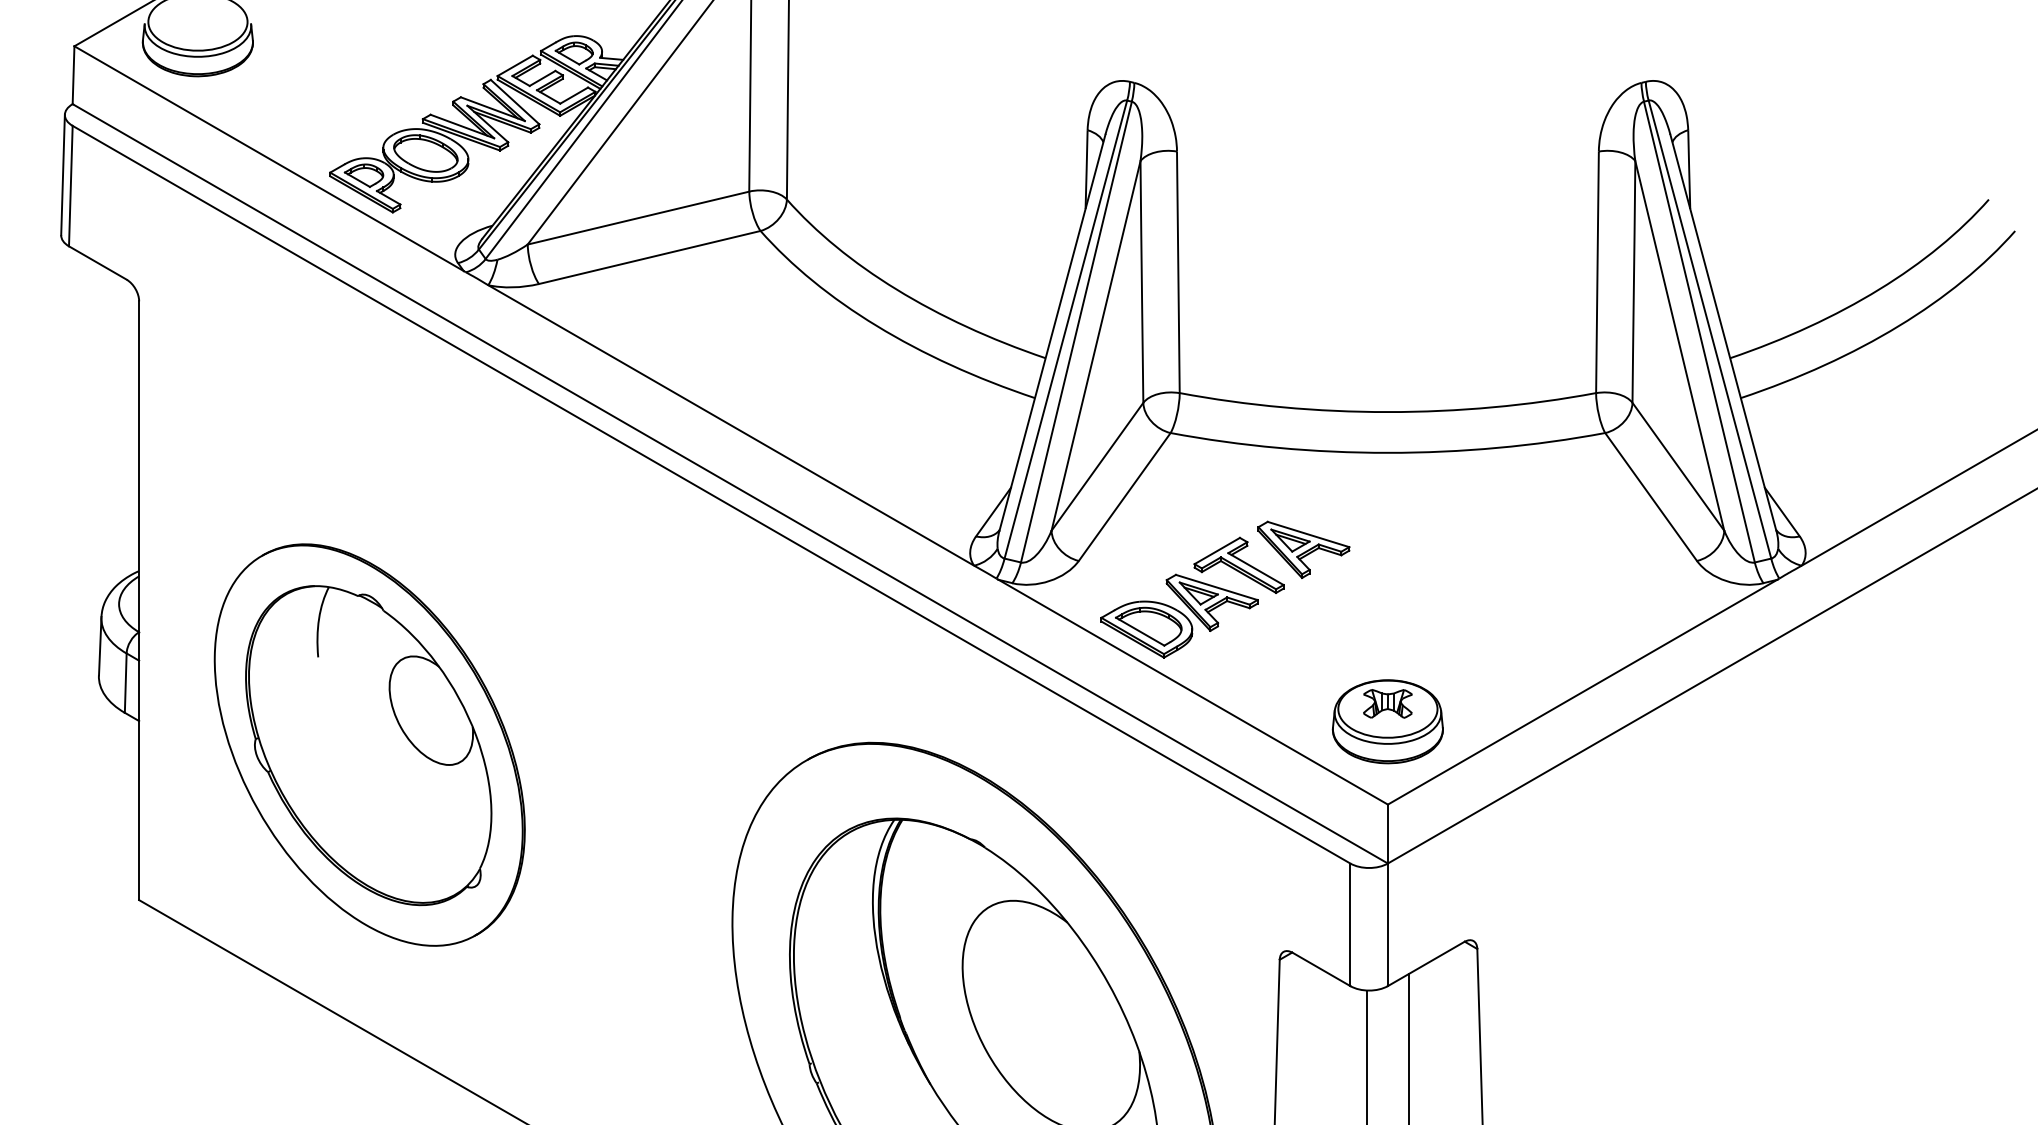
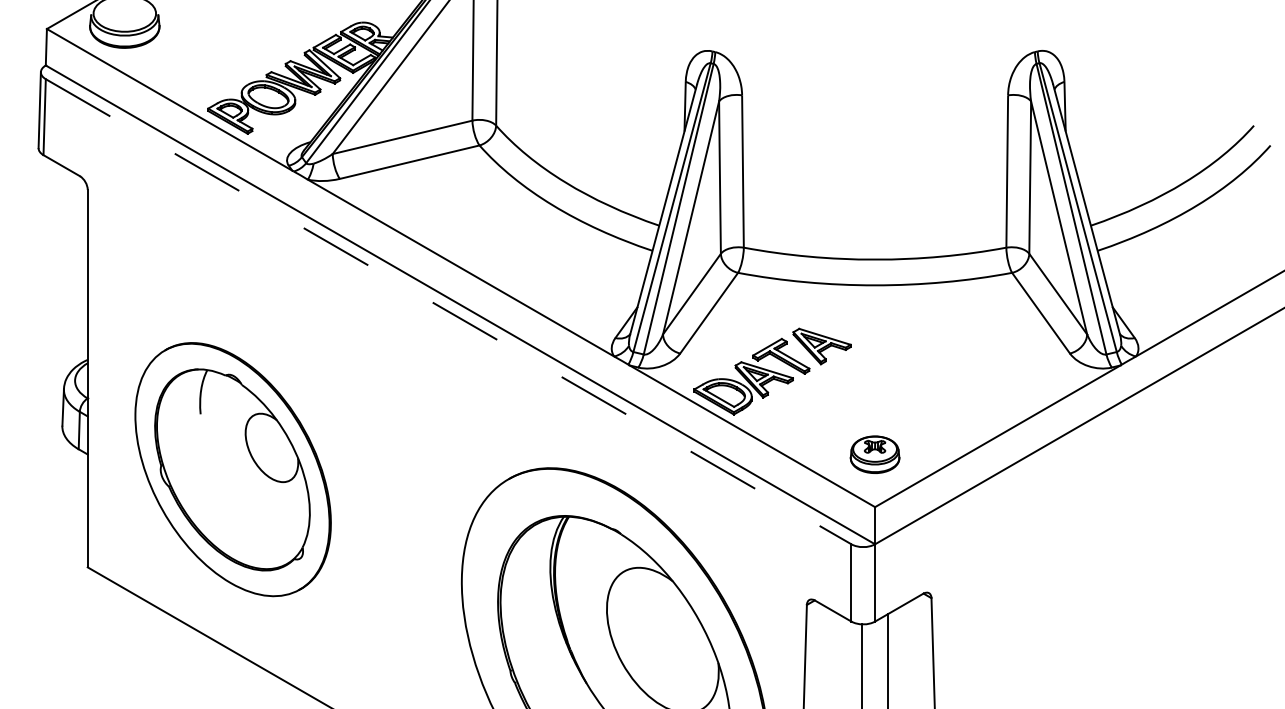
line: (712, 495) -> (449, 312), solid -> dashed
part: (1386, 721) -> (874, 454), size x0.7

